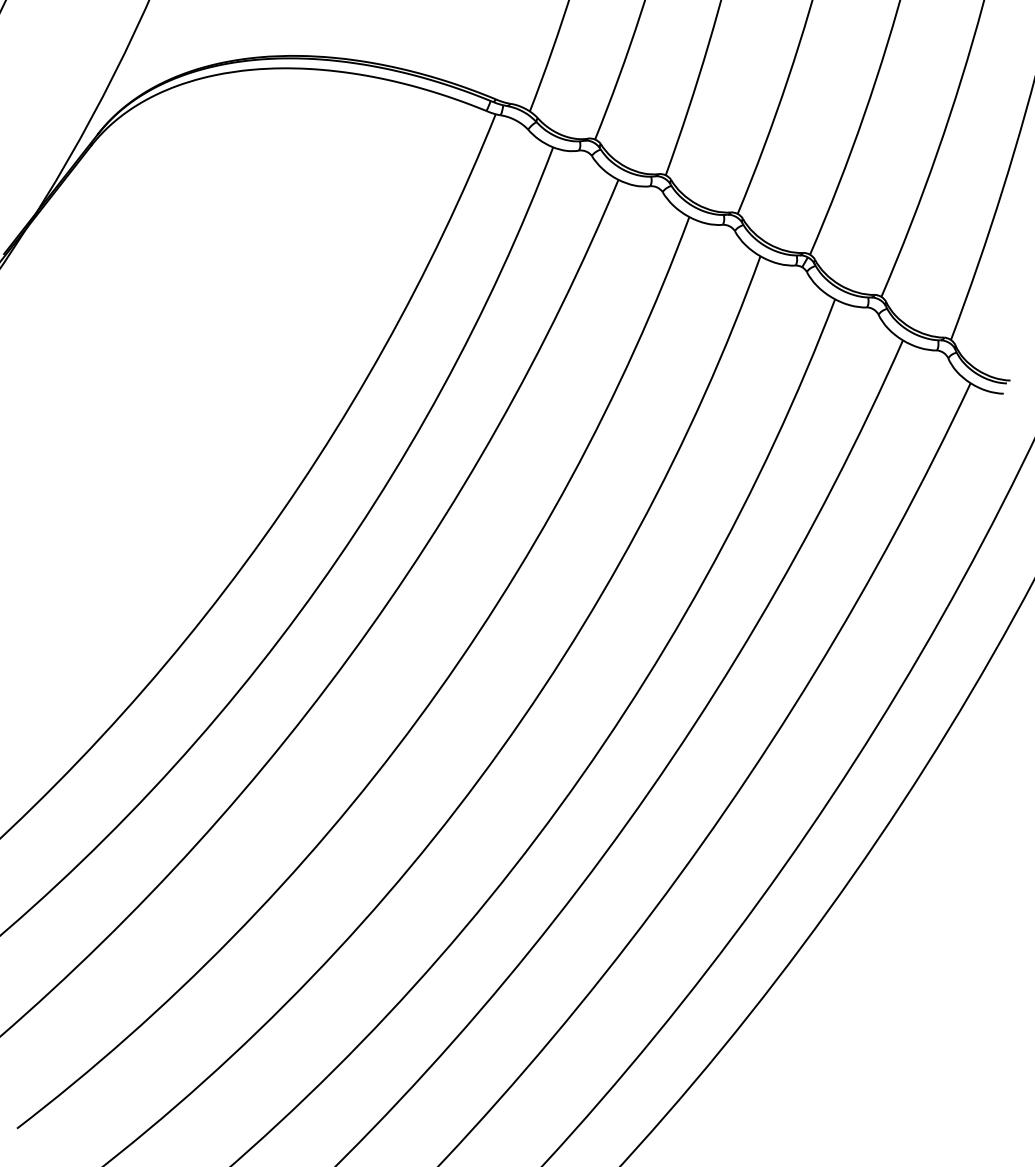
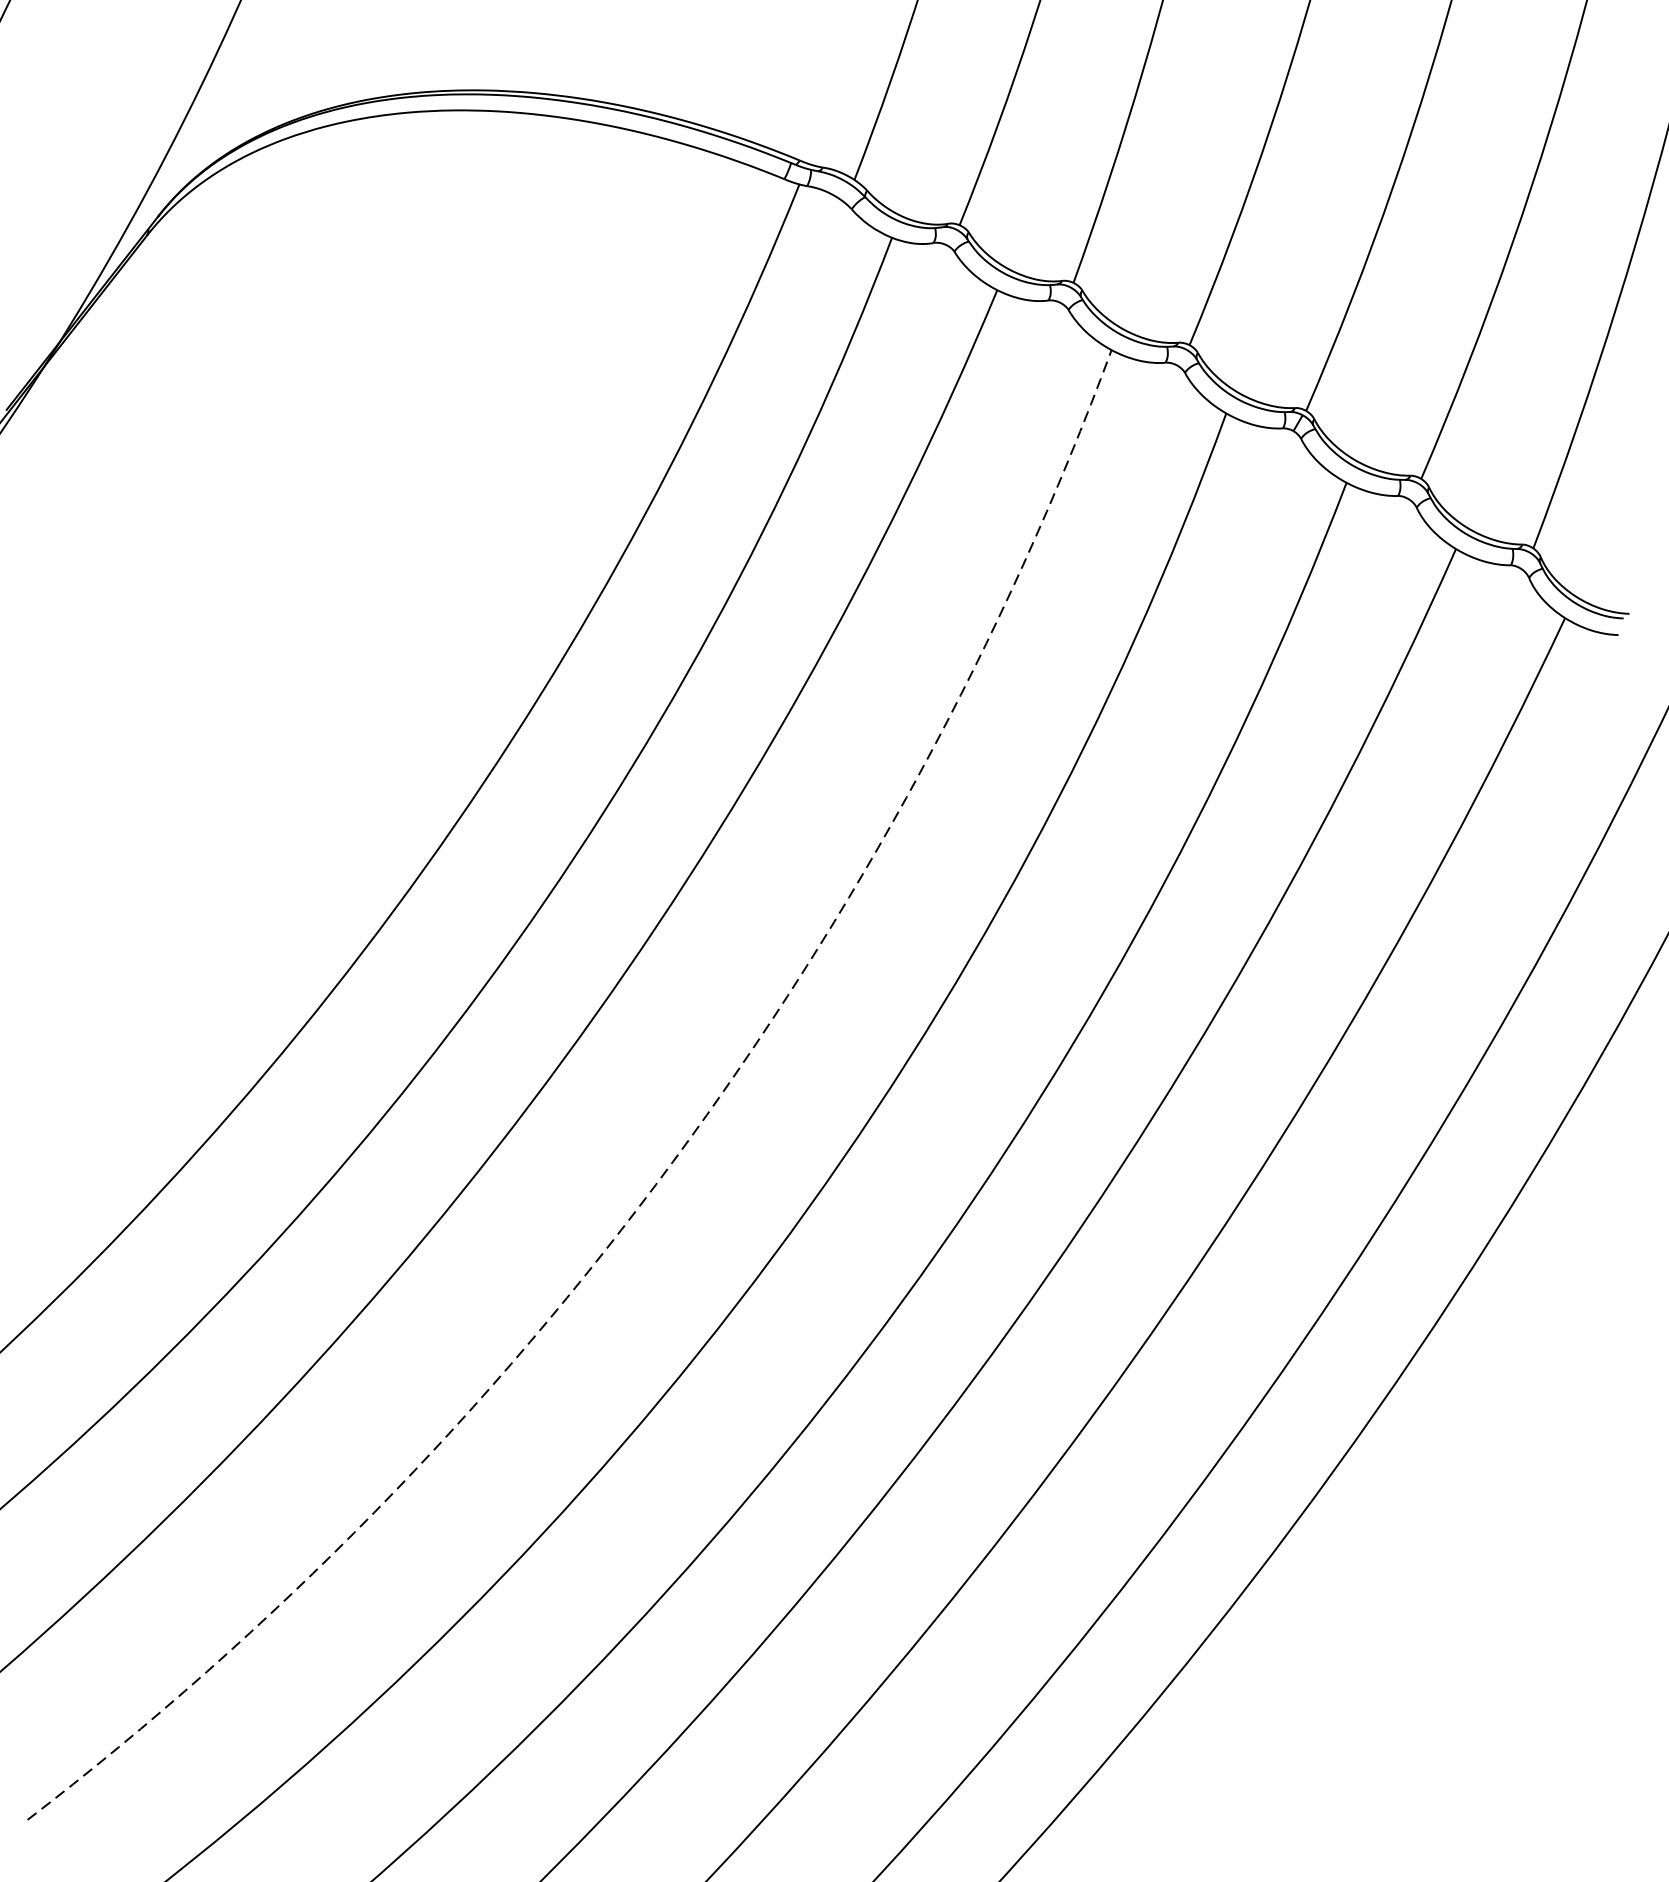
arc: (417, 720) -> (673, 1161), solid -> dashed

